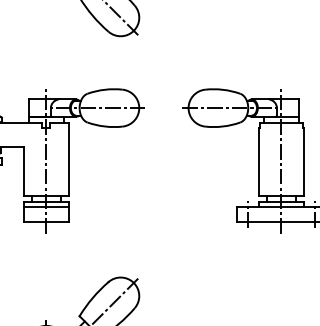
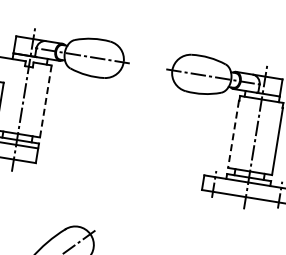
line: (68, 158) -> (45, 100), solid -> dashed
line: (259, 162) -> (233, 135), solid -> dashed

